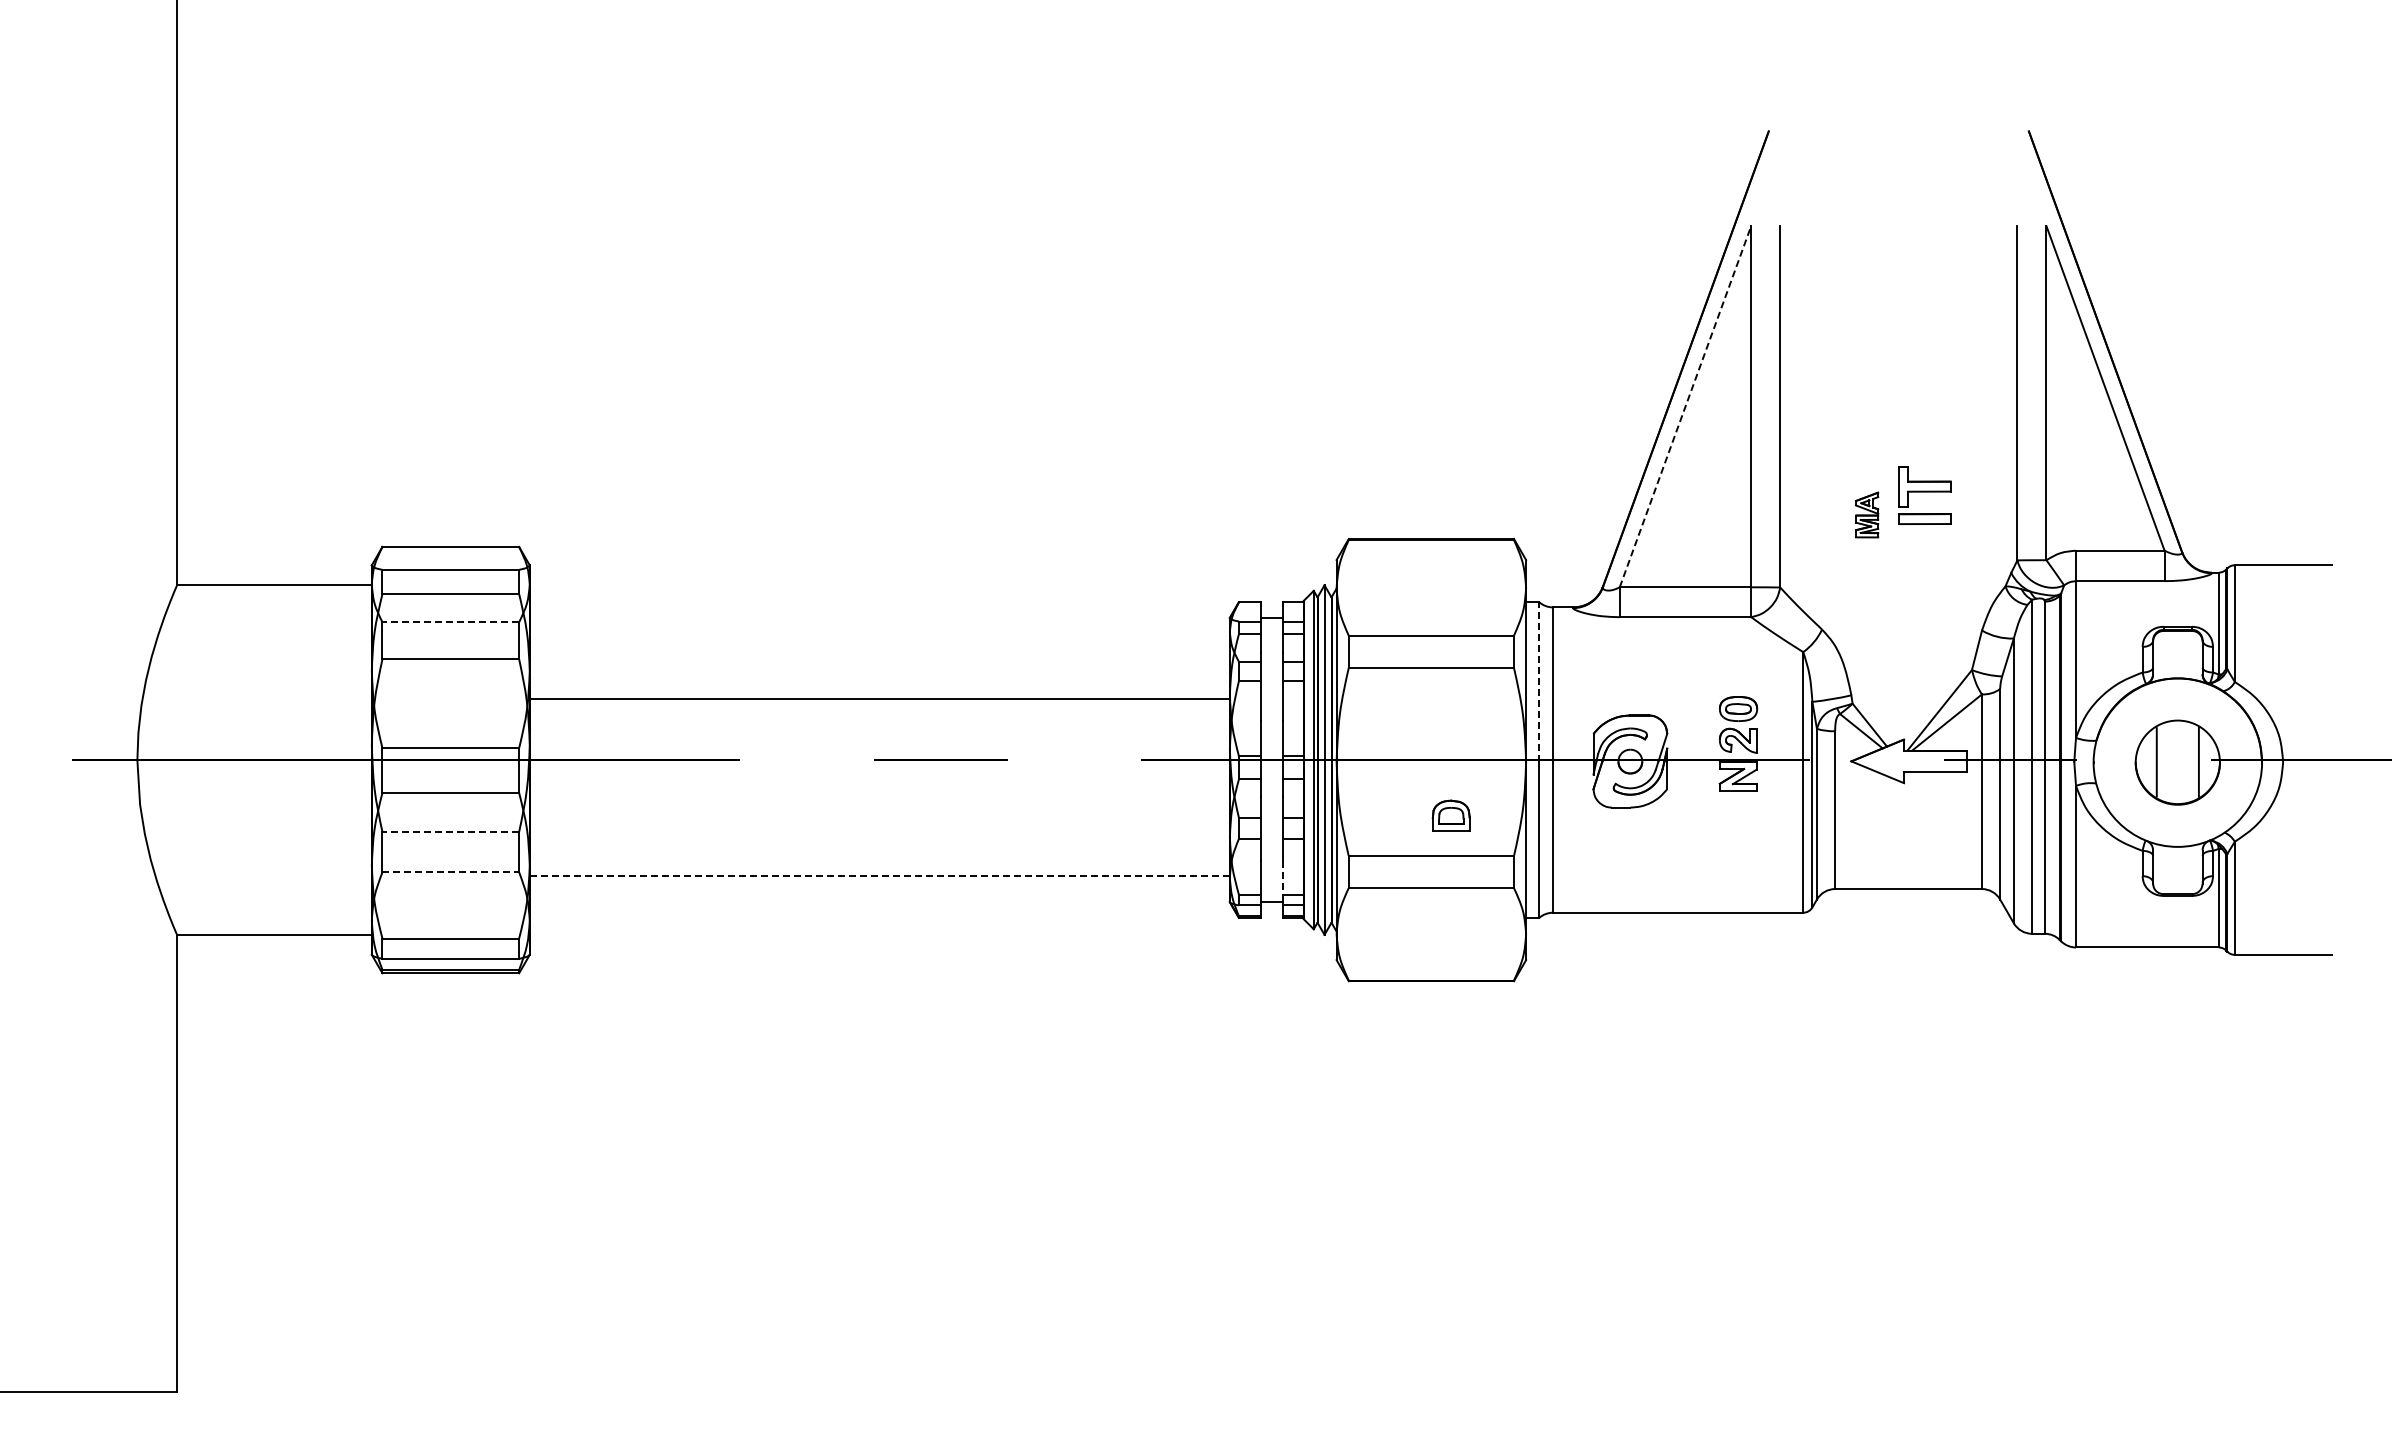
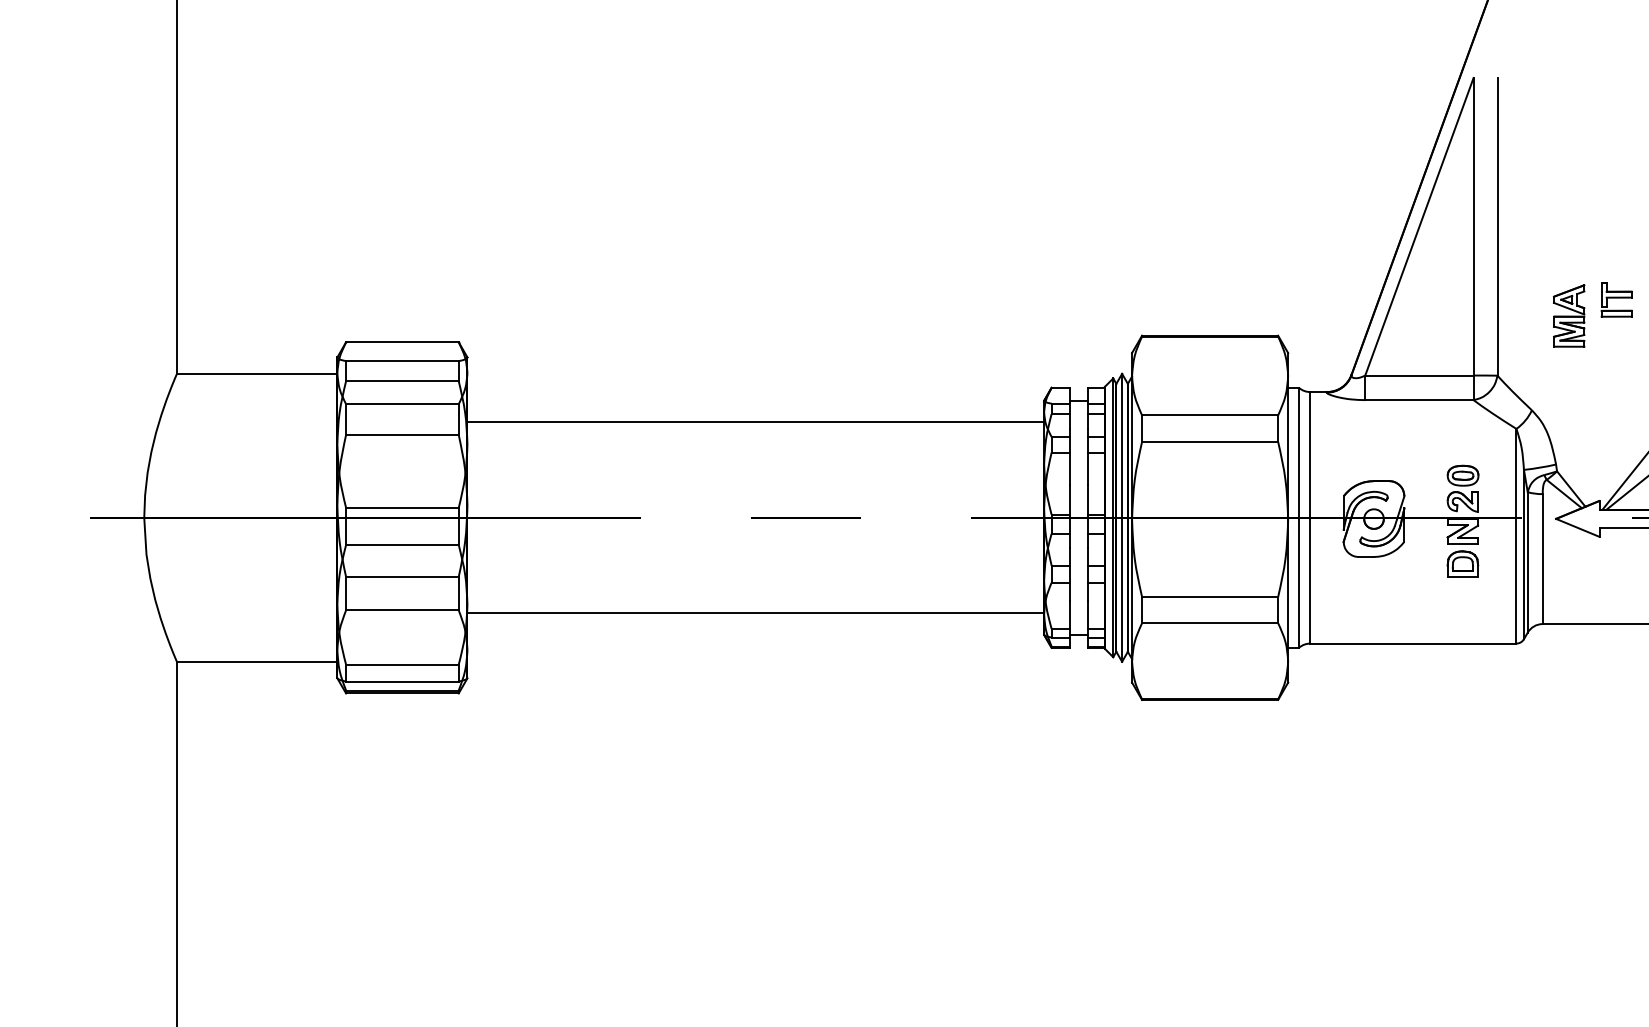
line: (1685, 406) -> (1419, 226), dashed -> solid
part: (1924, 495) -> (1616, 299), size x0.71
part: (1866, 514) -> (1568, 315), size x1.67
line: (450, 622) -> (402, 404), dashed -> solid
line: (1539, 681) -> (1299, 453), dashed -> solid
line: (879, 699) -> (755, 422), moved
part: (1450, 815) -> (1462, 563), moved
line: (450, 832) -> (402, 577), dashed -> solid
line: (451, 872) -> (402, 610), dashed -> solid
line: (880, 875) -> (756, 612), dashed -> solid
line: (1282, 878) -> (1087, 615), dashed -> solid

